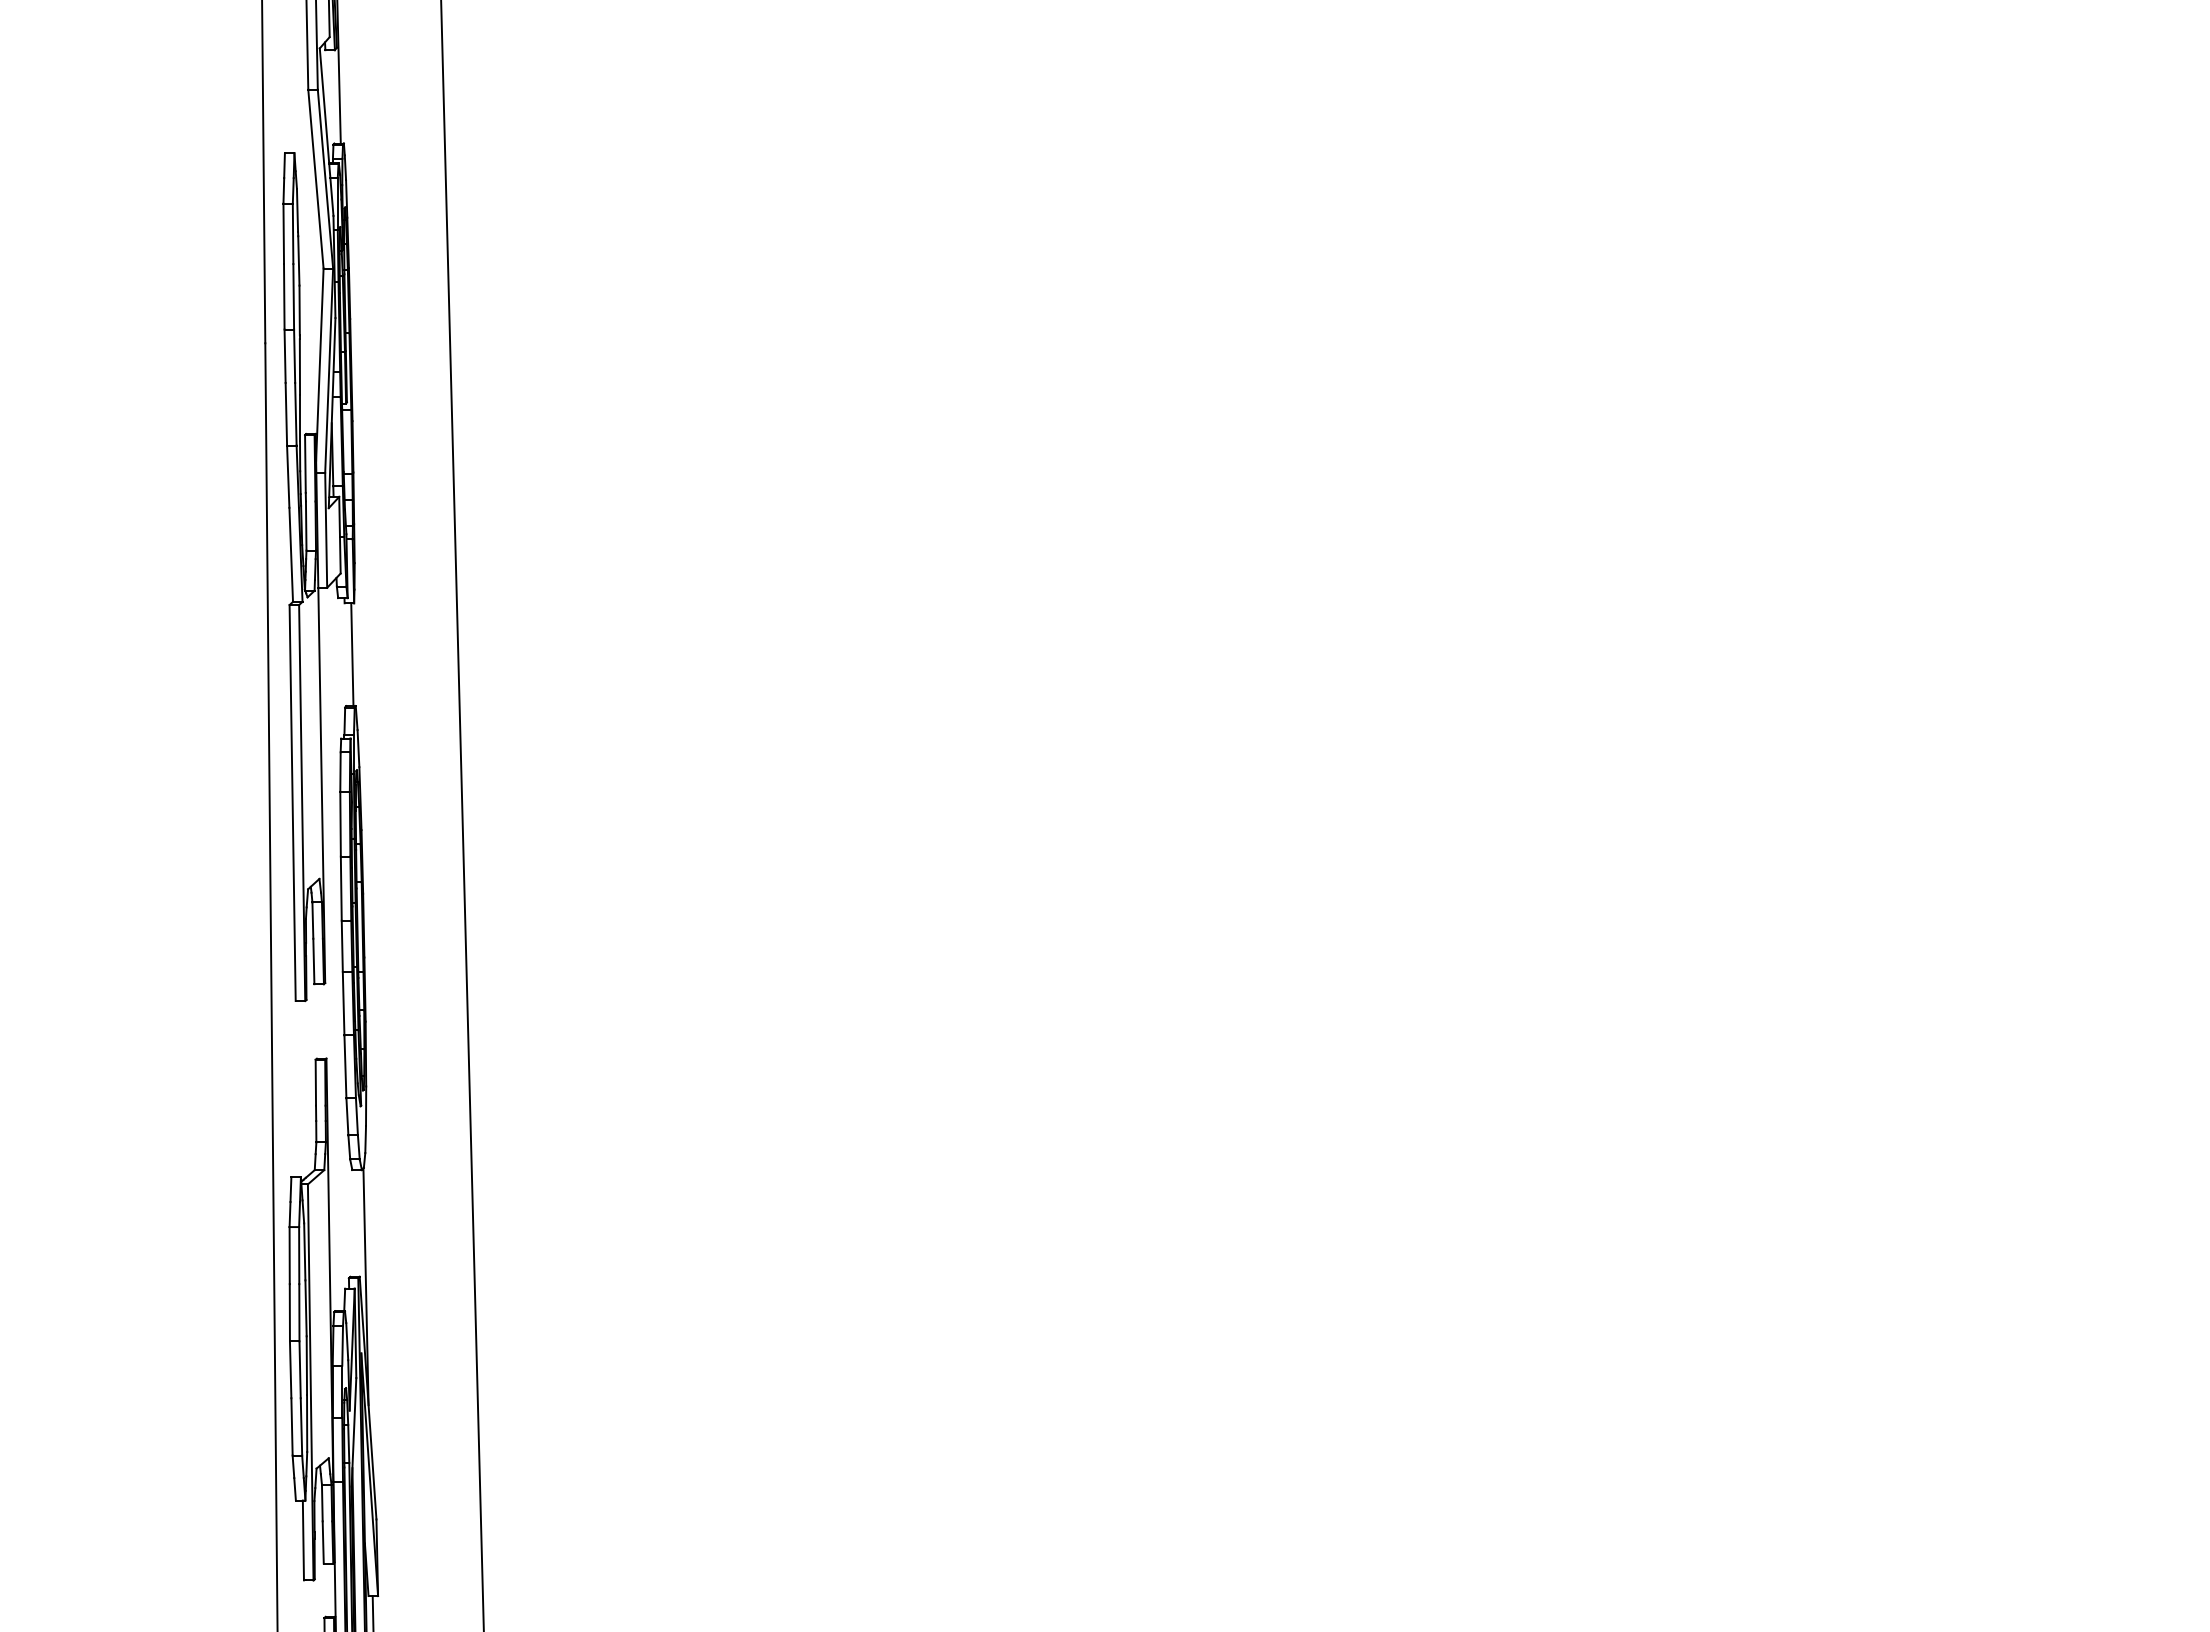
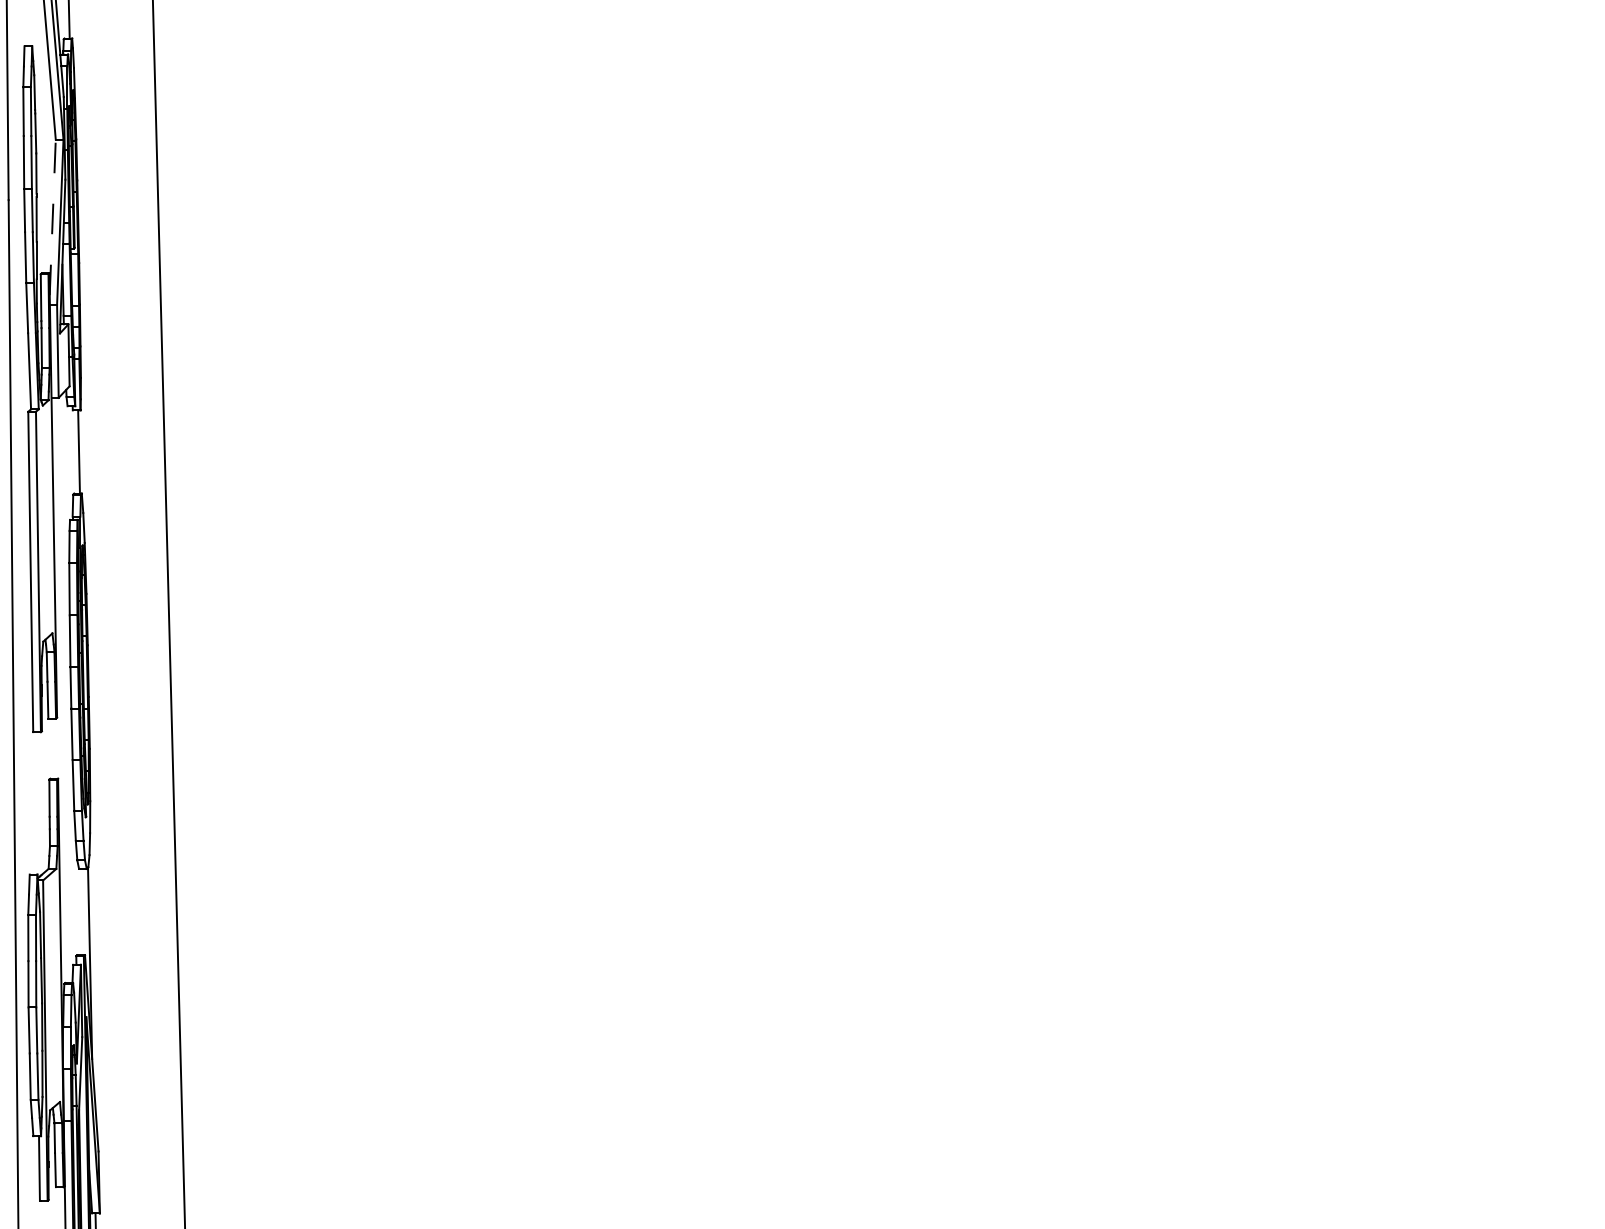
line: (319, 364) -> (52, 217), solid -> dashed

